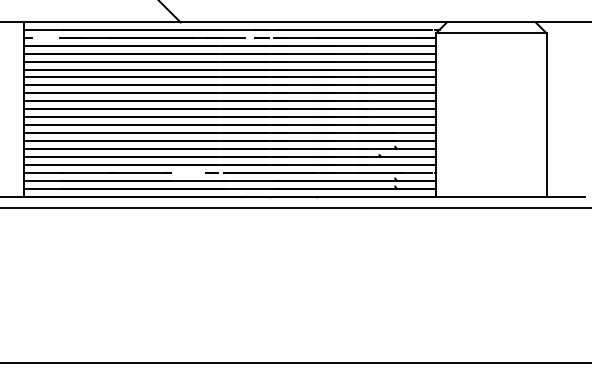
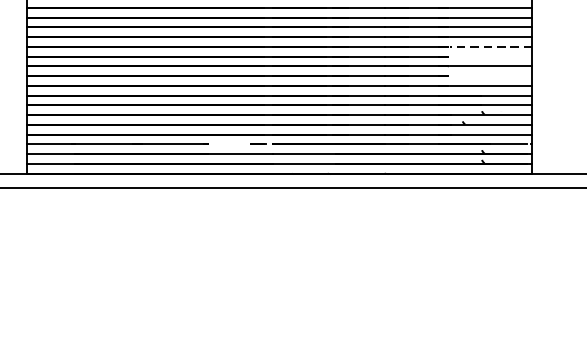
line: (402, 93) -> (491, 47), solid -> dashed
line: (402, 101) -> (491, 56), removed
line: (402, 117) -> (491, 76), removed

